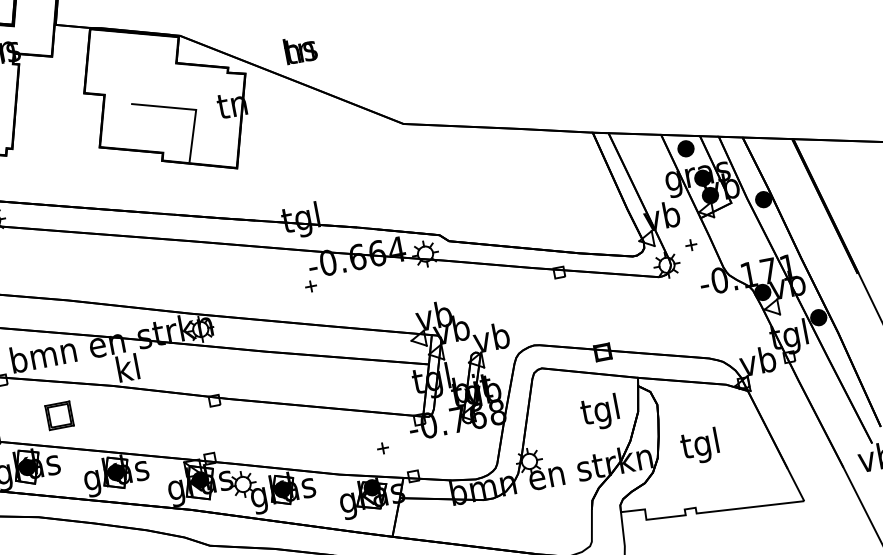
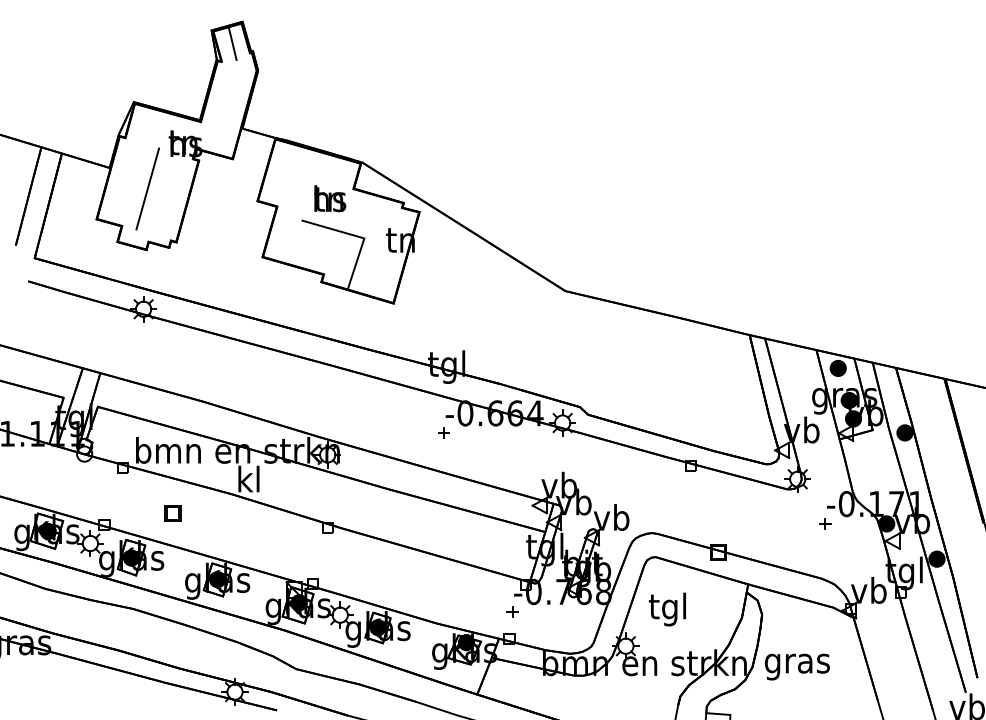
text: (300, 49) -> (330, 198), moved
part: (691, 244) -> (825, 523), moved
text: (599, 412) -> (666, 609), moved
part: (59, 416) -> (172, 513), size x0.62
text: (700, 446) -> (796, 663), tgl -> gras
part: (382, 447) -> (512, 611), moved

